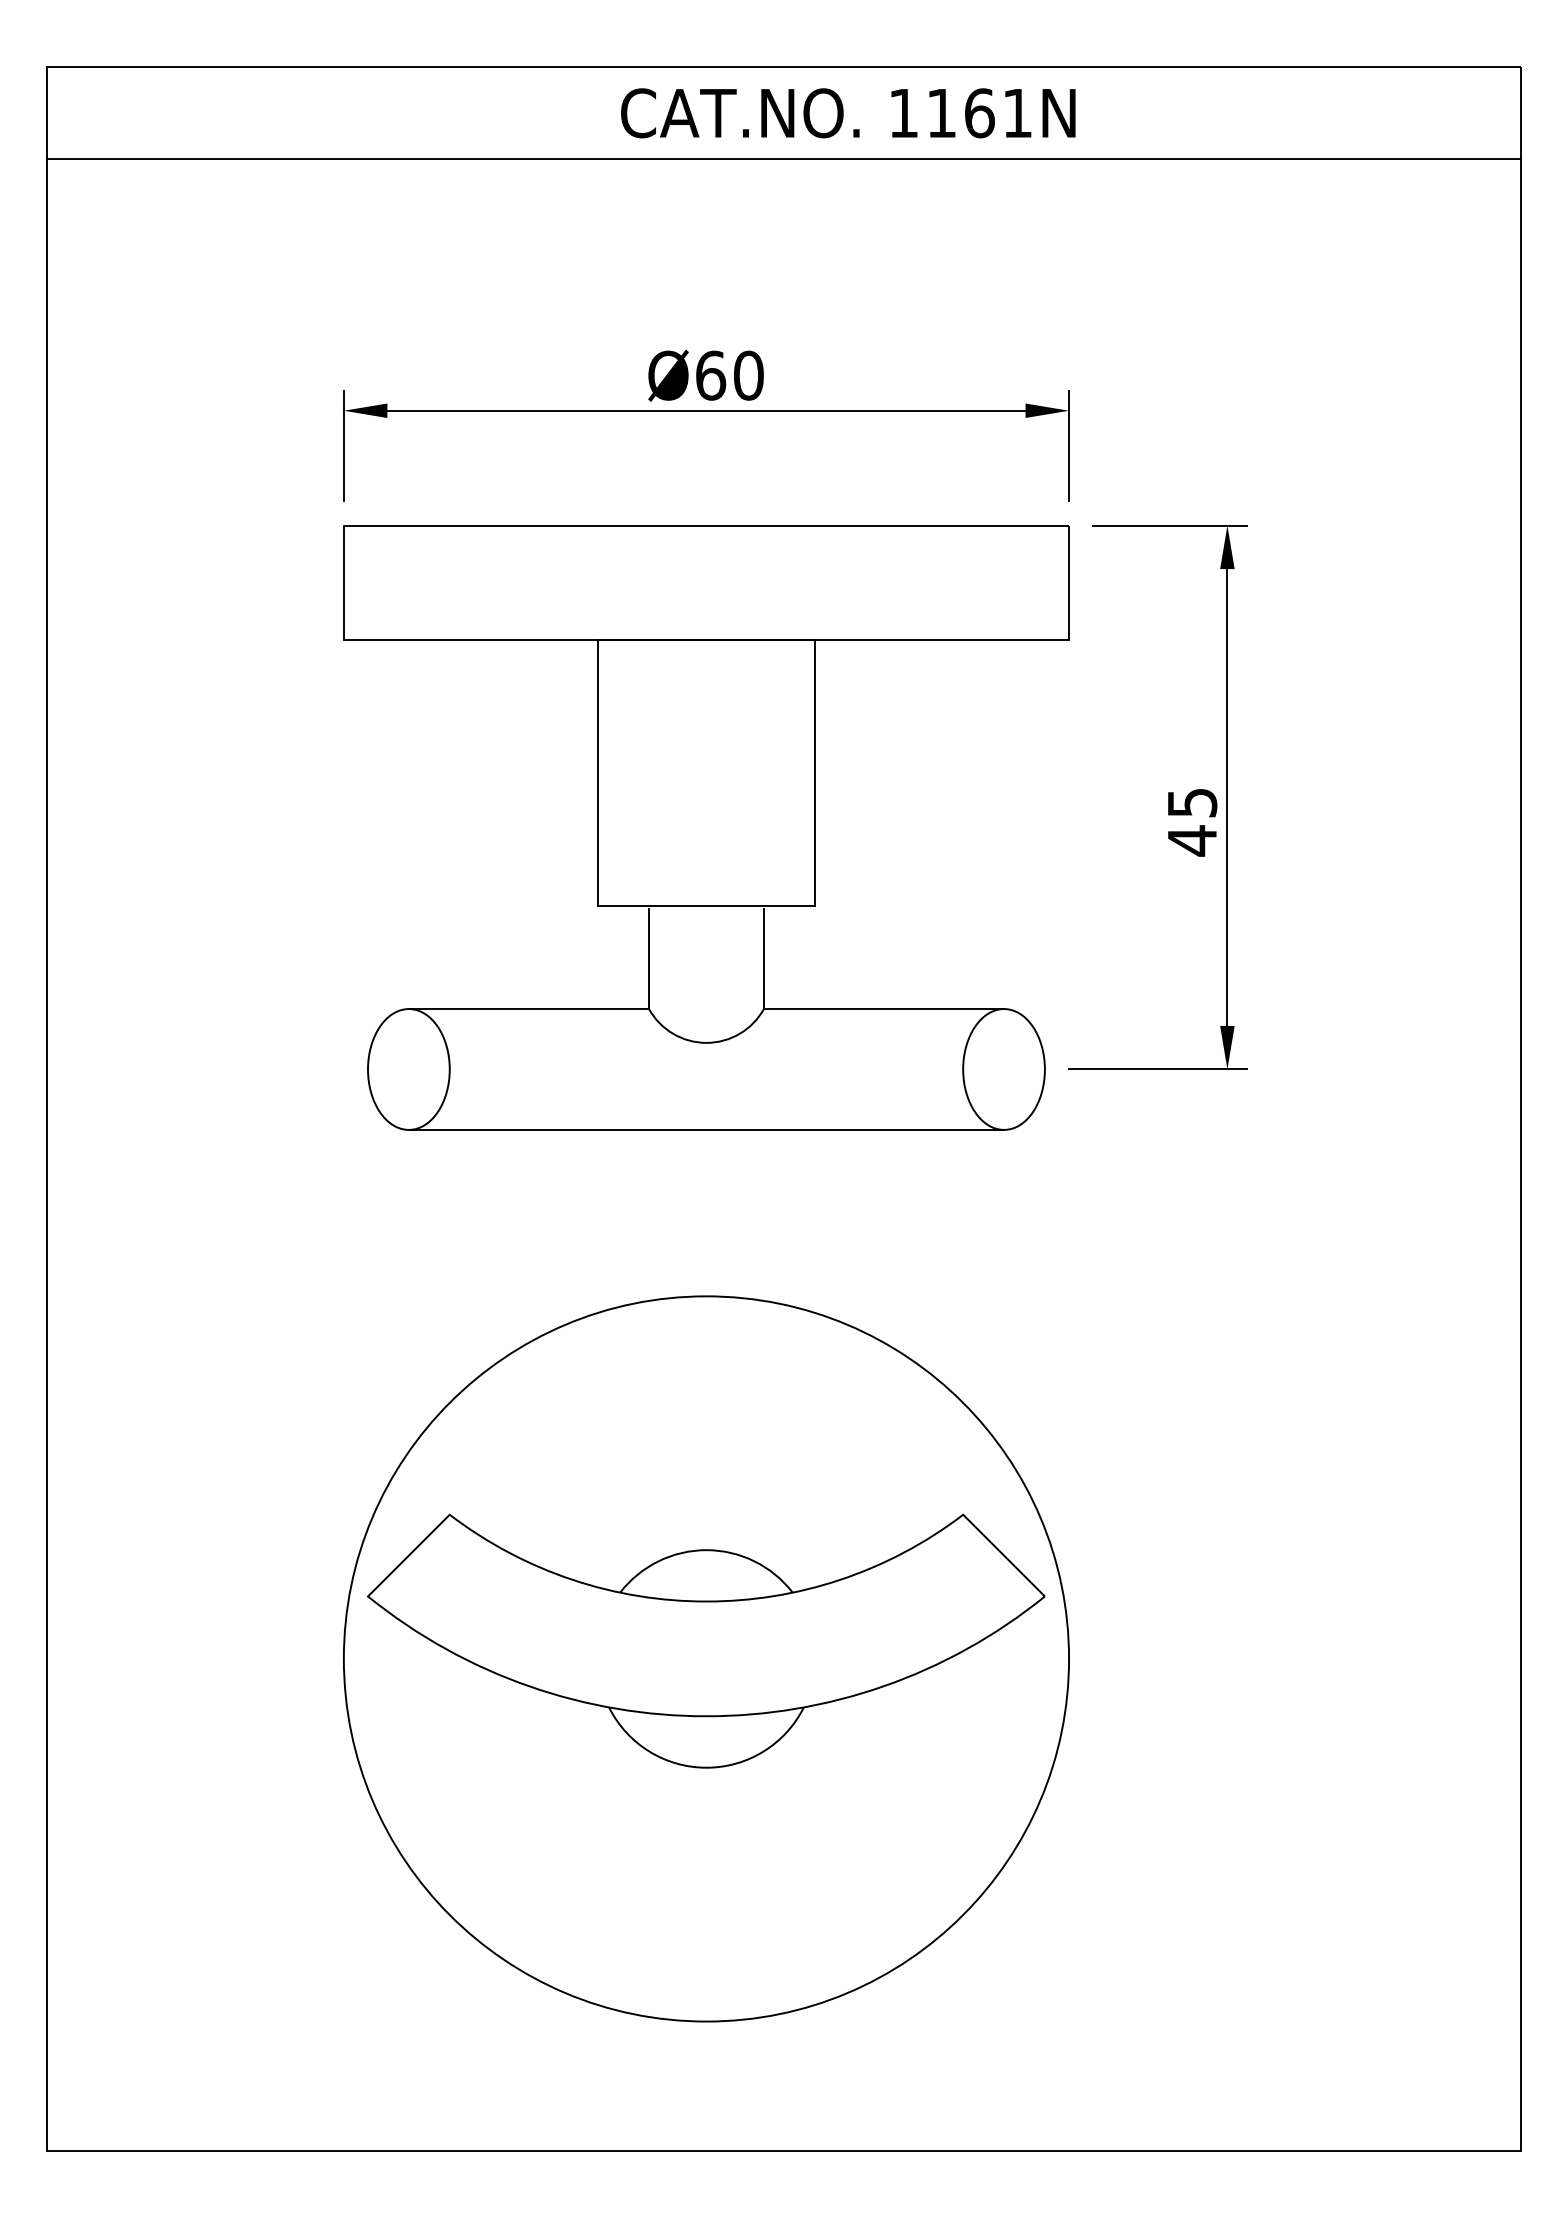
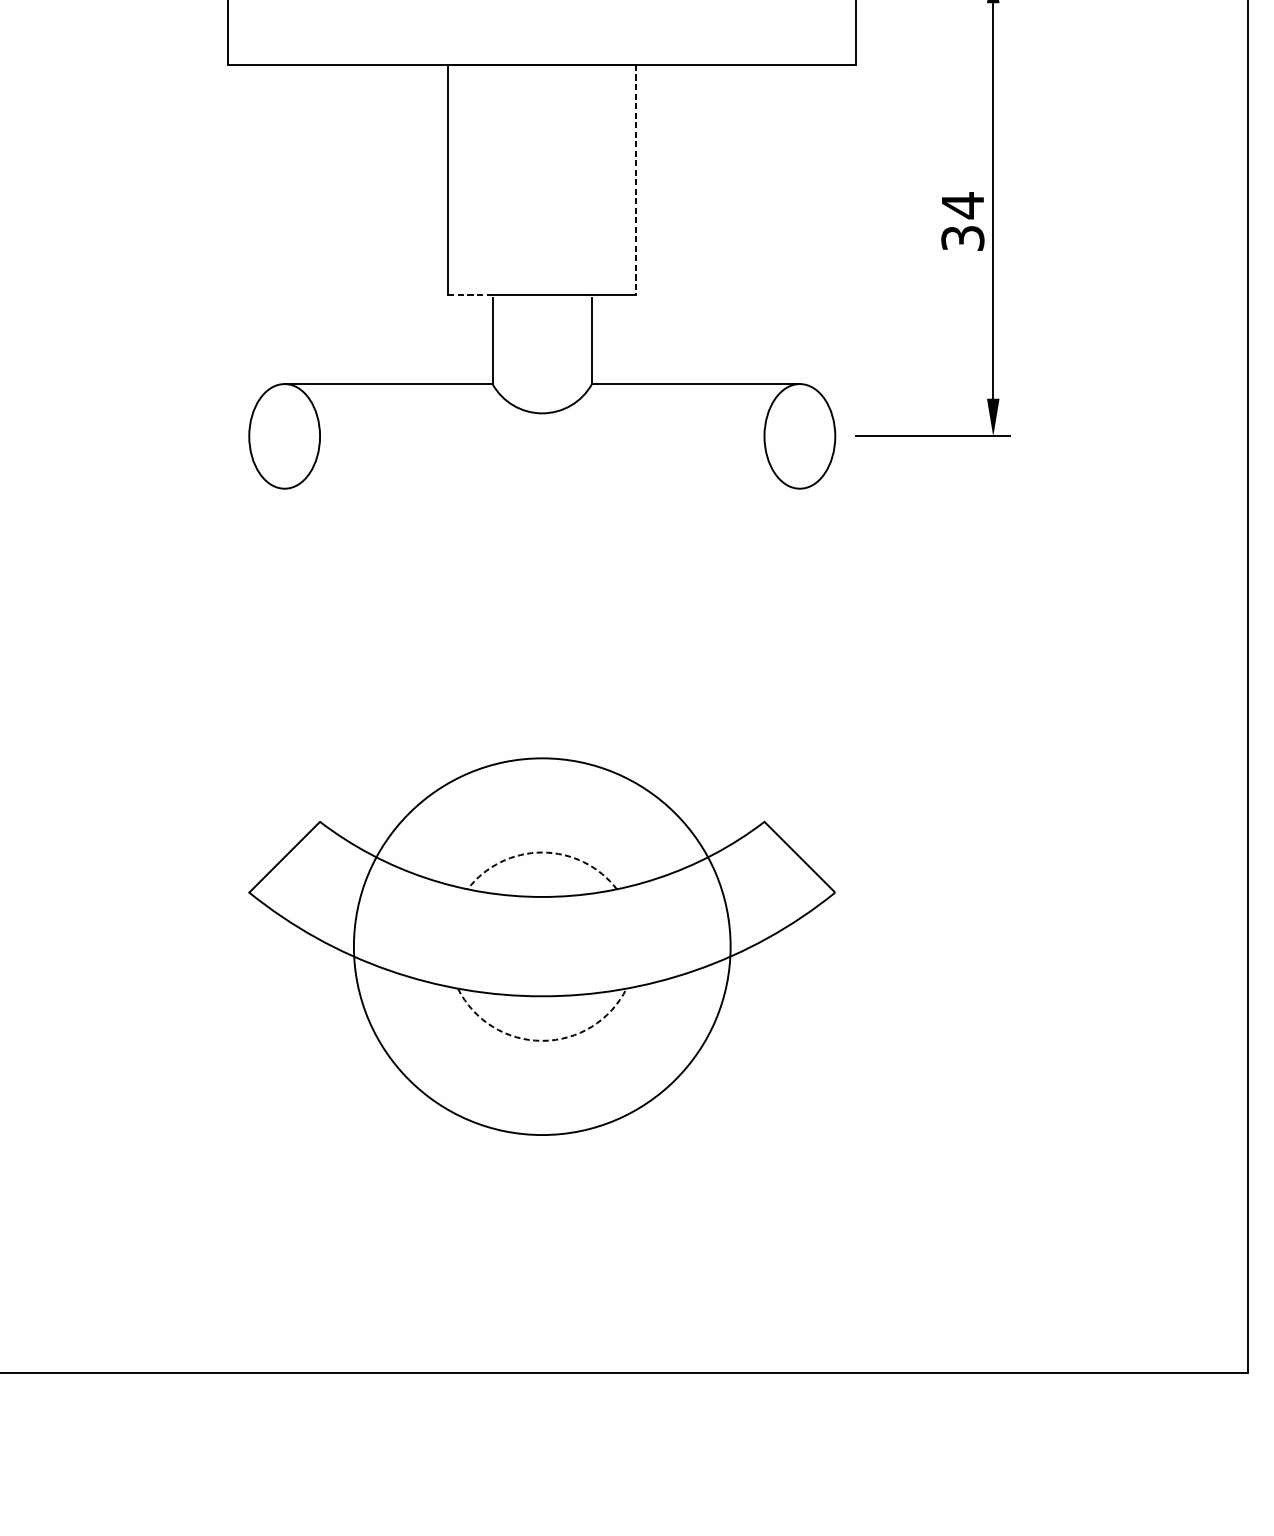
line: (815, 773) -> (636, 180), solid -> dashed
text: (1192, 821) -> (963, 221), 45 -> 34
line: (623, 906) -> (470, 295), solid -> dashed
line: (706, 1129) -> (542, 488), removed
arc: (706, 1550) -> (542, 852), solid -> dashed
circle: (706, 1658) -> (542, 946), size x0.6
arc: (706, 1767) -> (542, 1040), solid -> dashed

